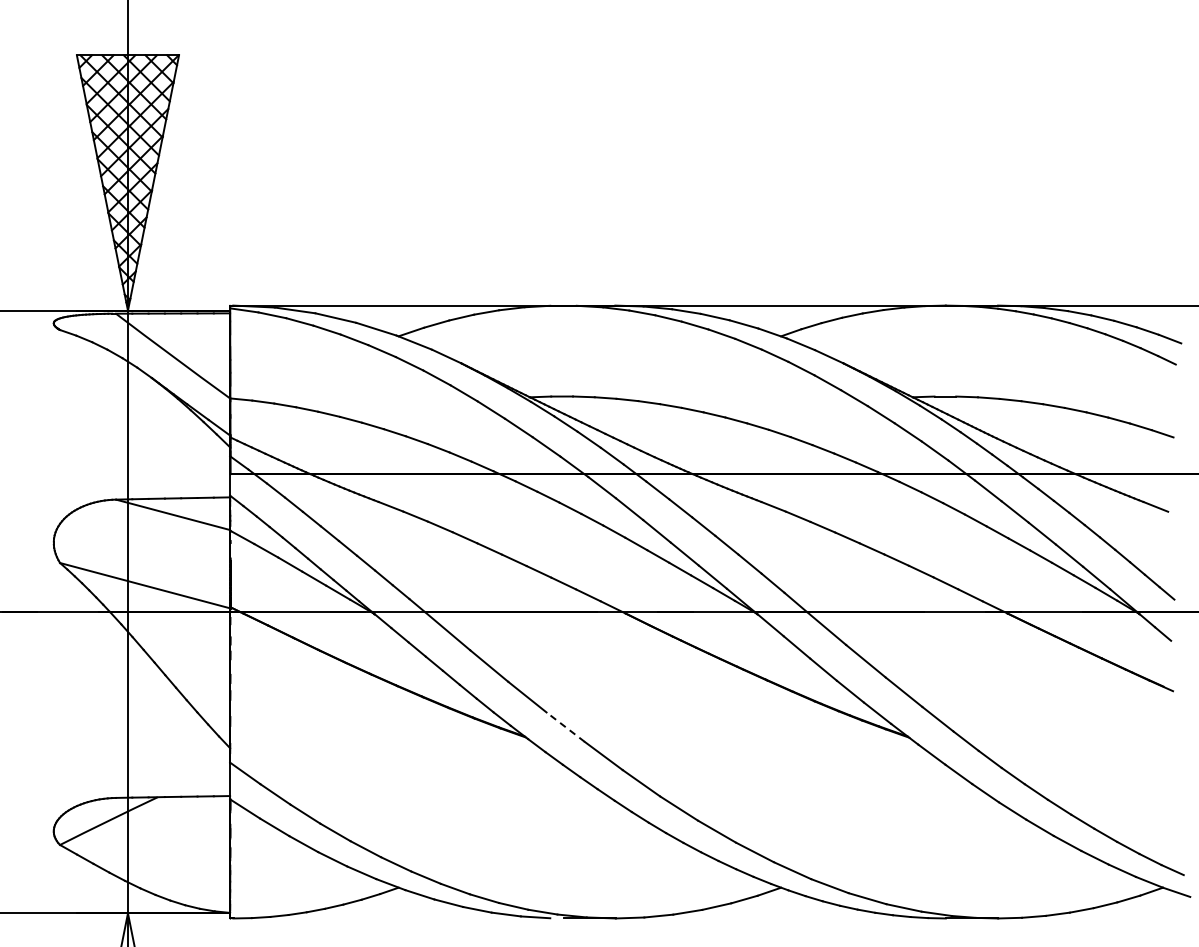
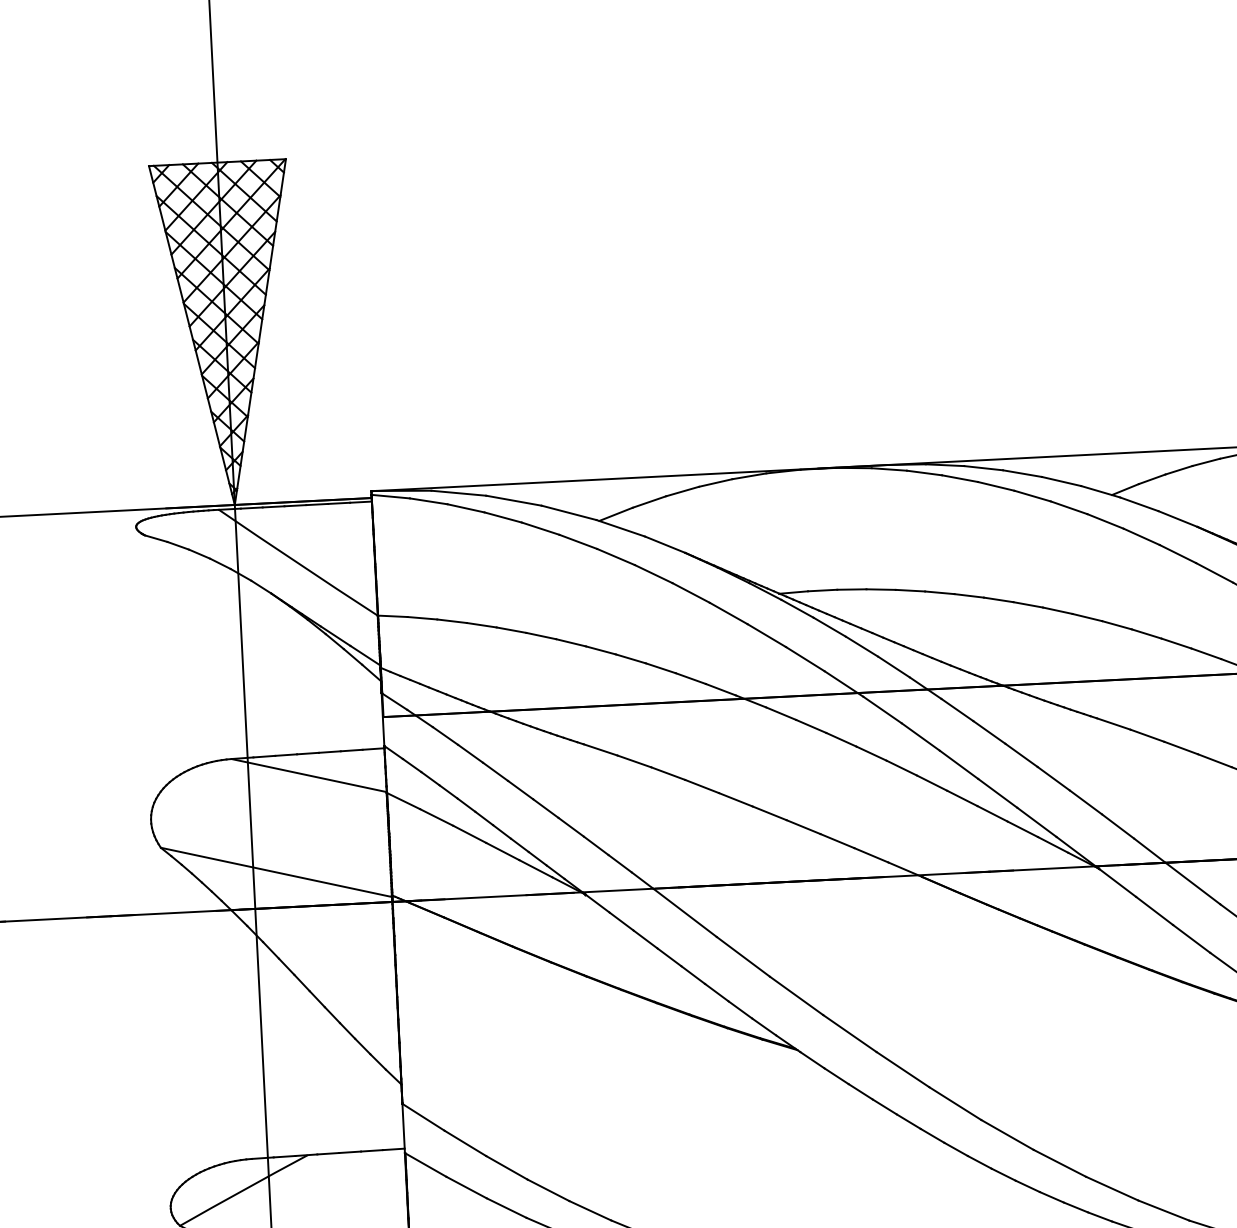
line: (565, 726) -> (849, 1032), dashed -> solid

